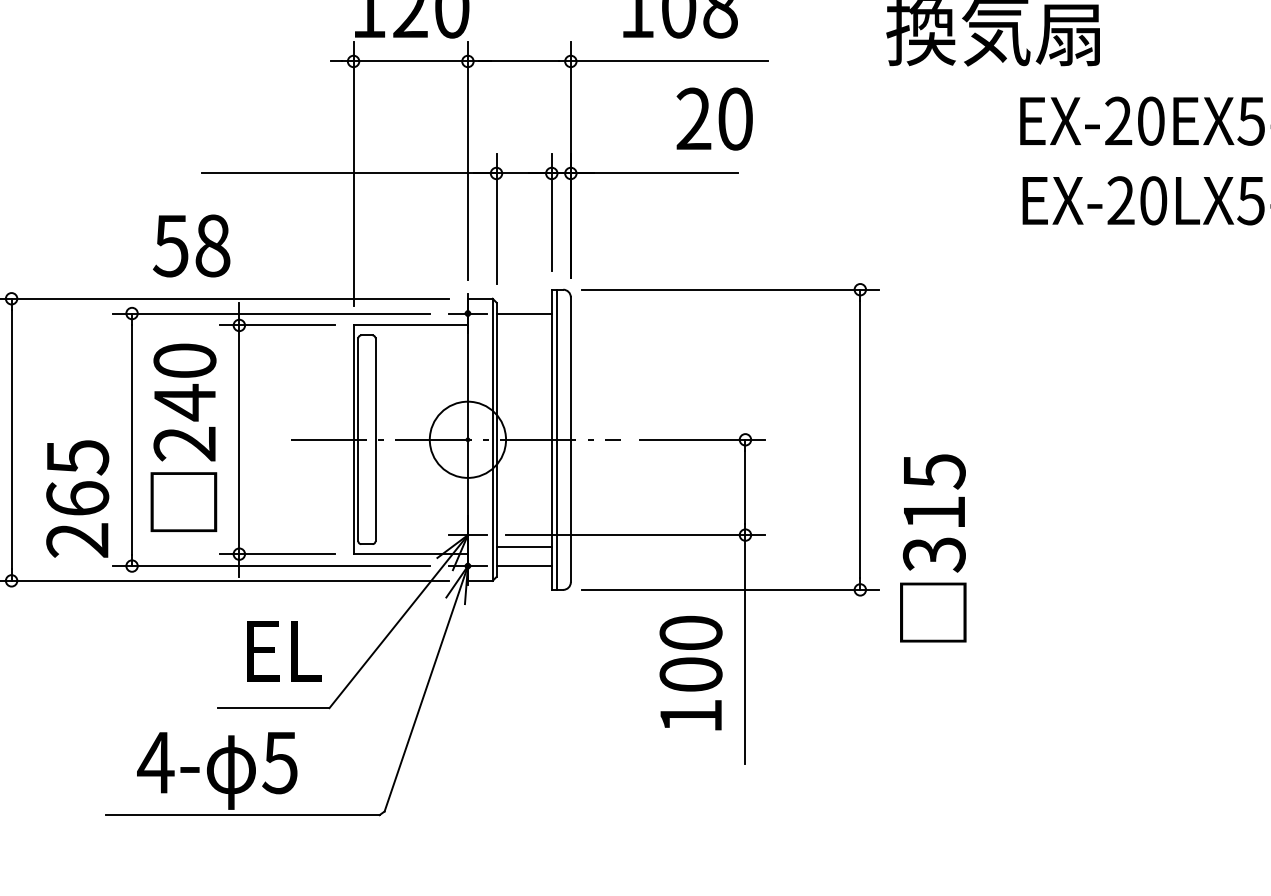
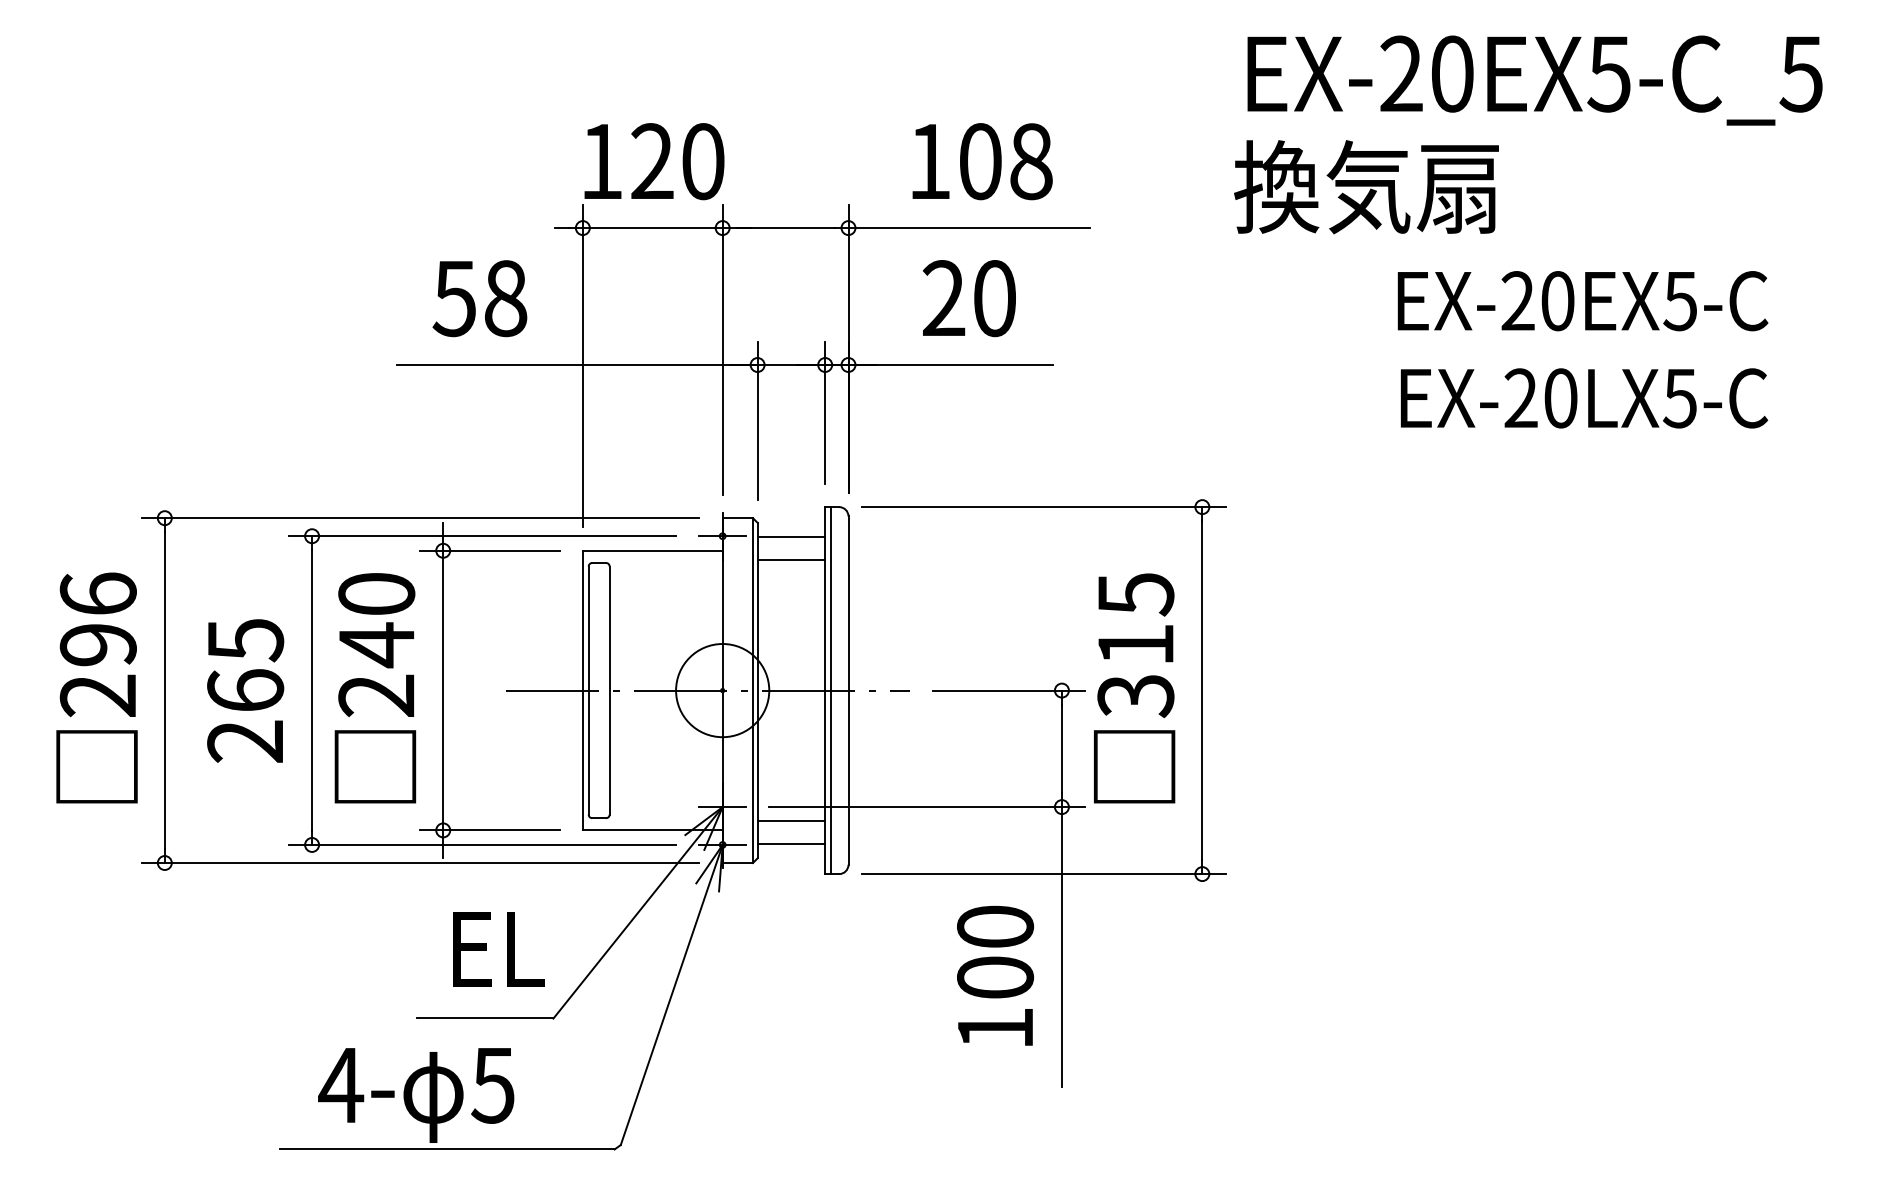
text: (714, 119) -> (968, 298), moved
text: (191, 245) -> (479, 298), moved
line: (524, 333) -> (791, 560), added
text: (77, 498) -> (245, 690), moved
text: (933, 548) -> (1134, 688), moved

